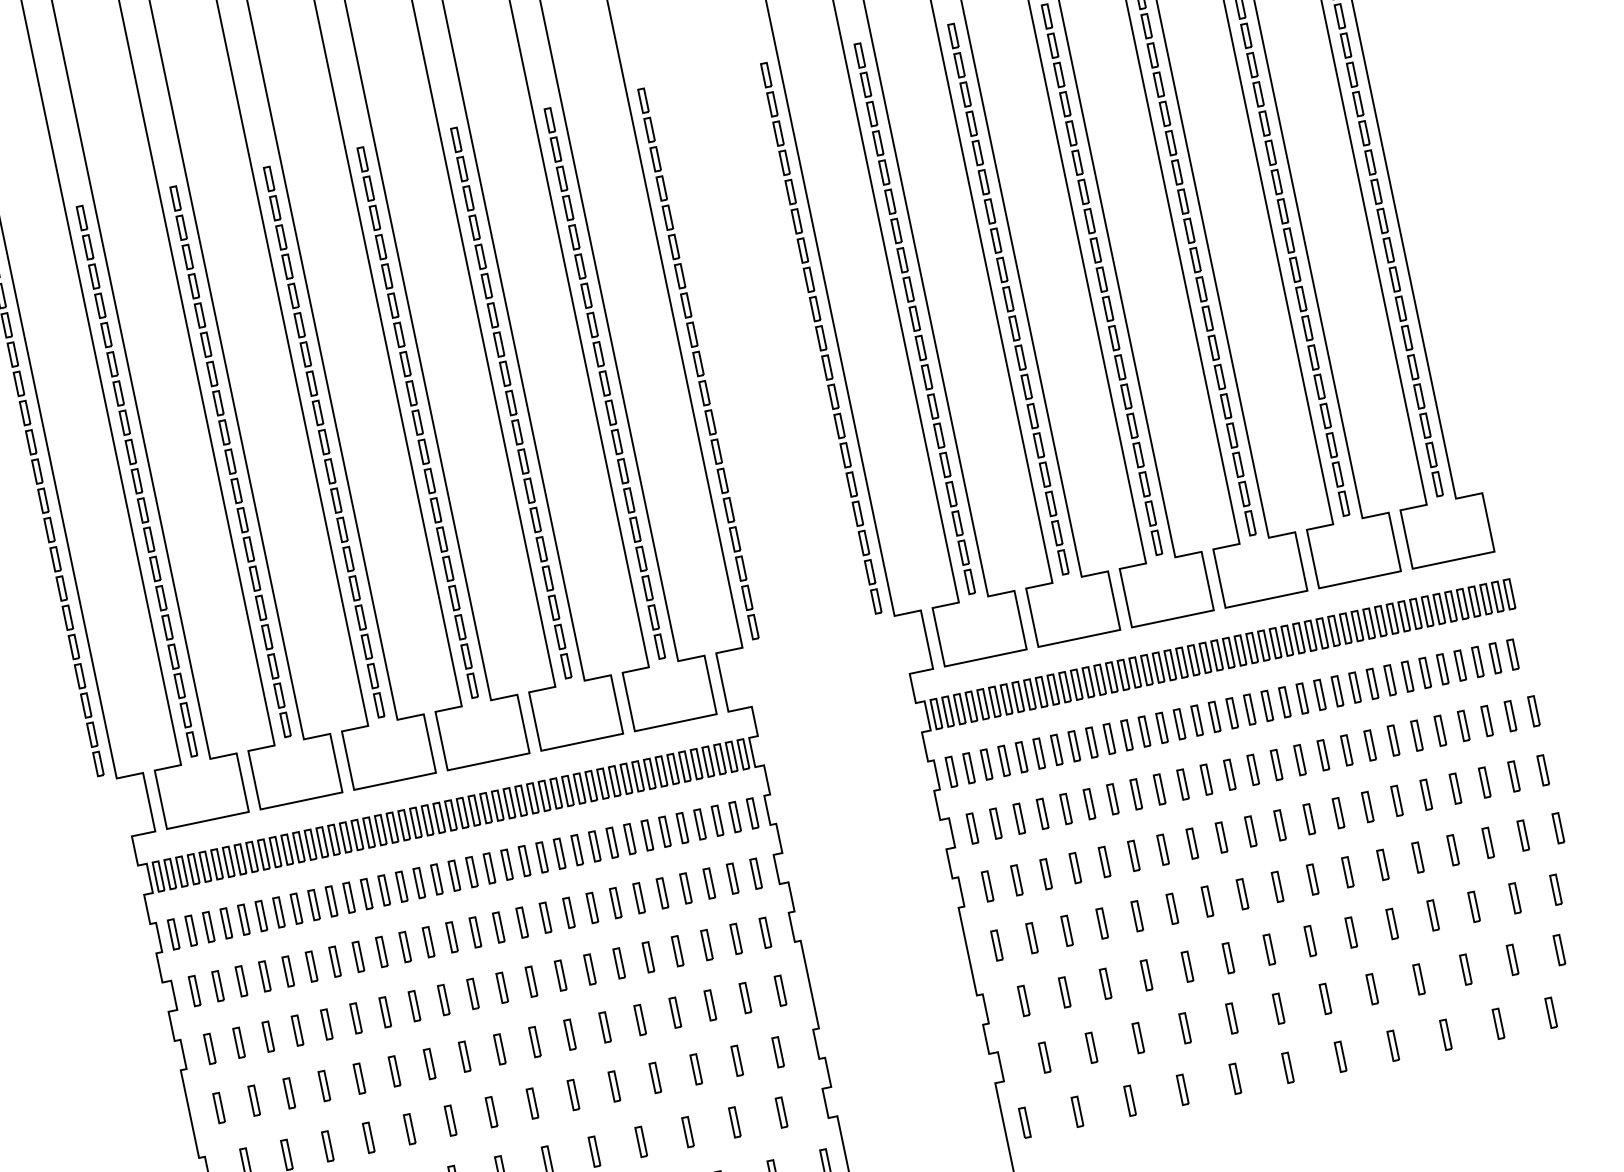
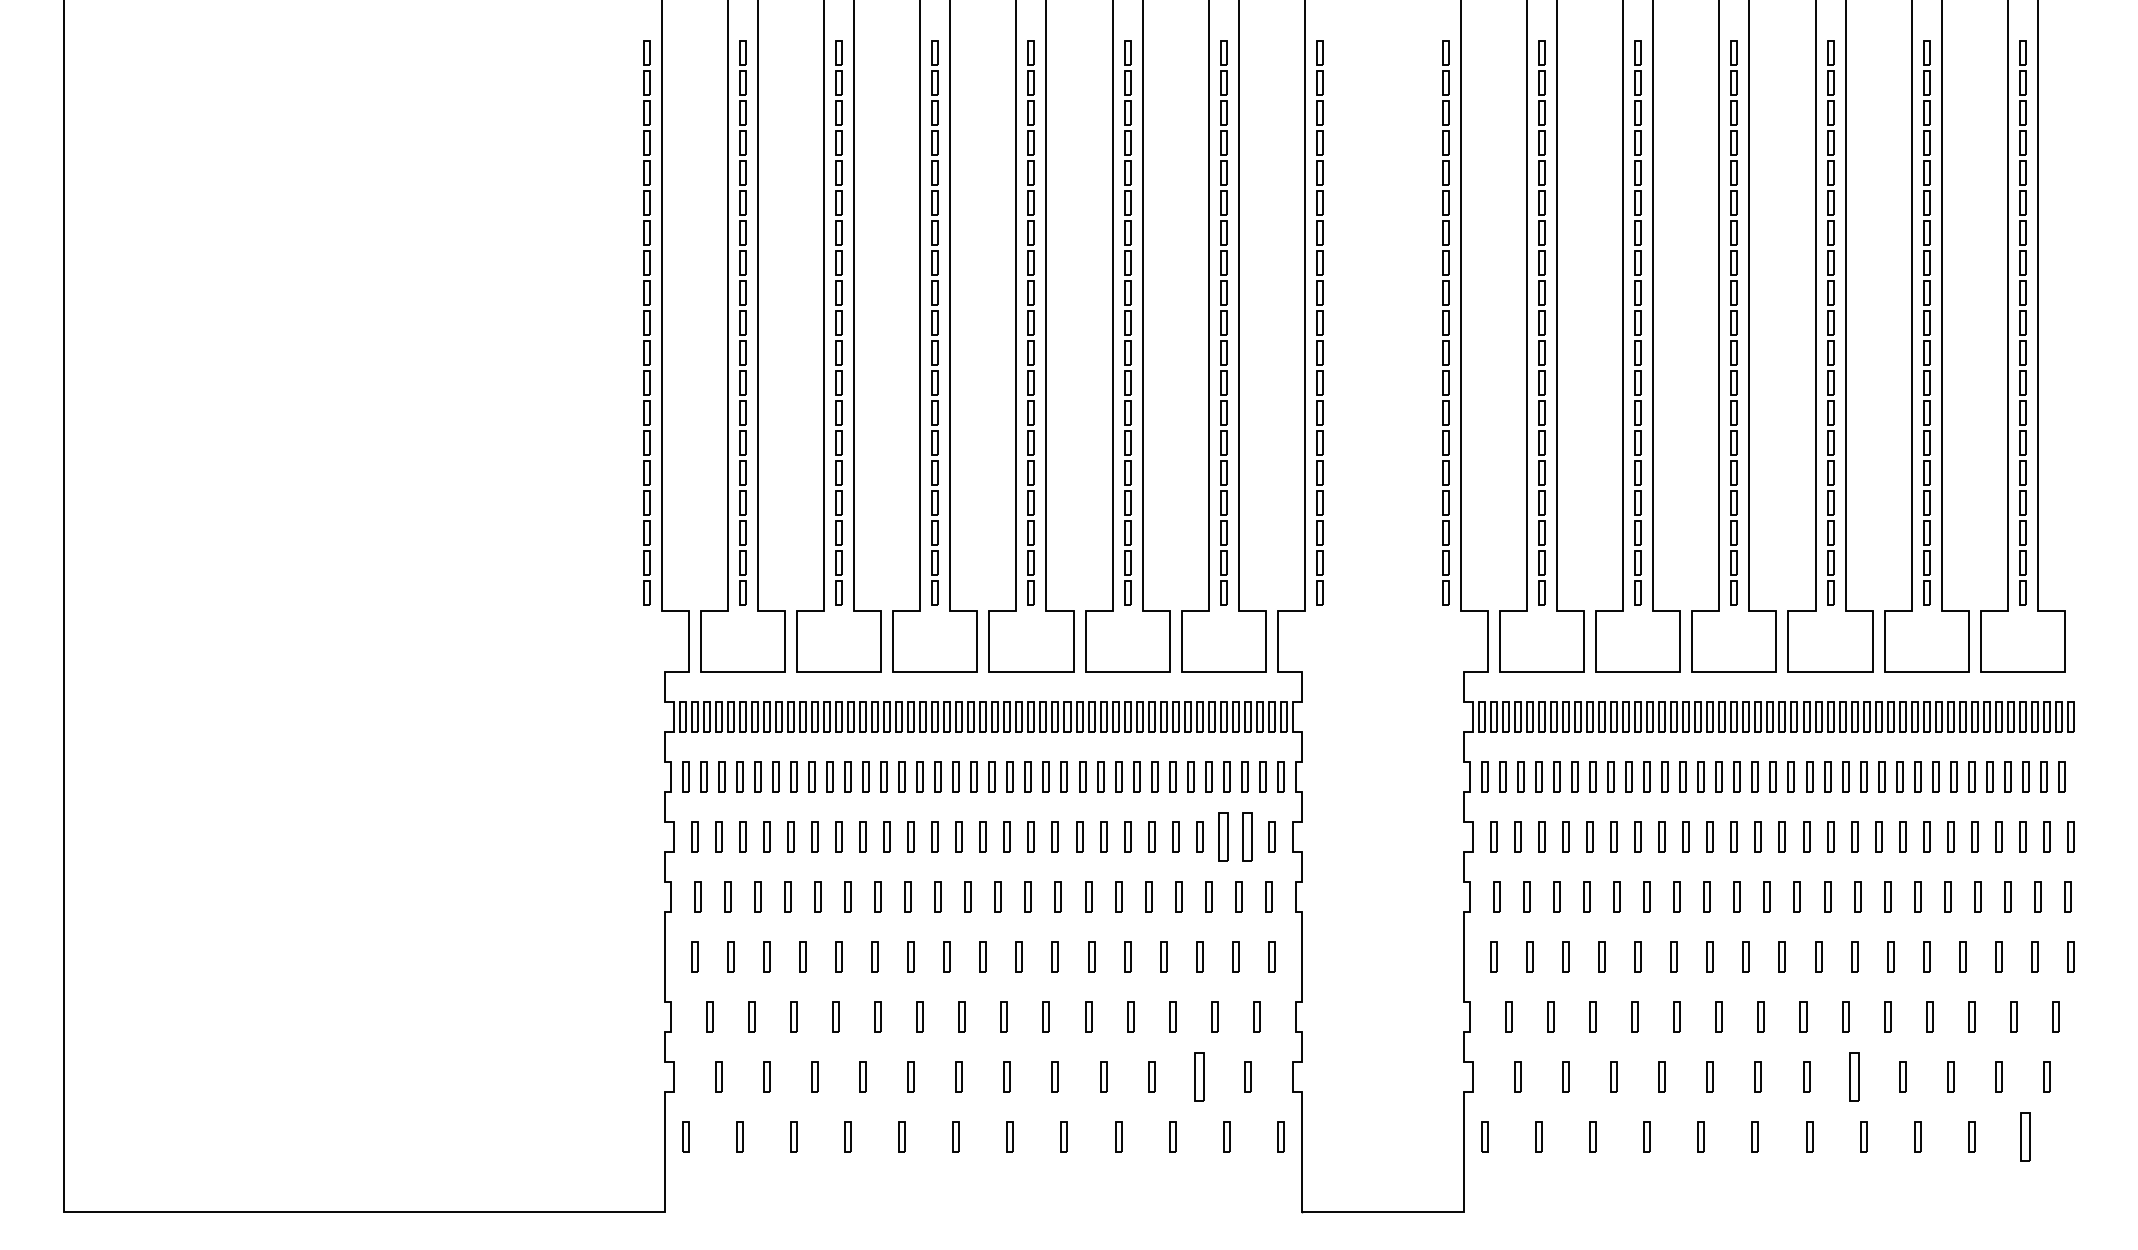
part: (732, 878) -> (1247, 836), size x1.6
part: (709, 883) -> (1223, 836), size x1.6
part: (1372, 988) -> (1854, 1076), size x1.6
part: (1550, 1012) -> (2025, 1136), size x1.6
part: (734, 1121) -> (1199, 1076), size x1.6

